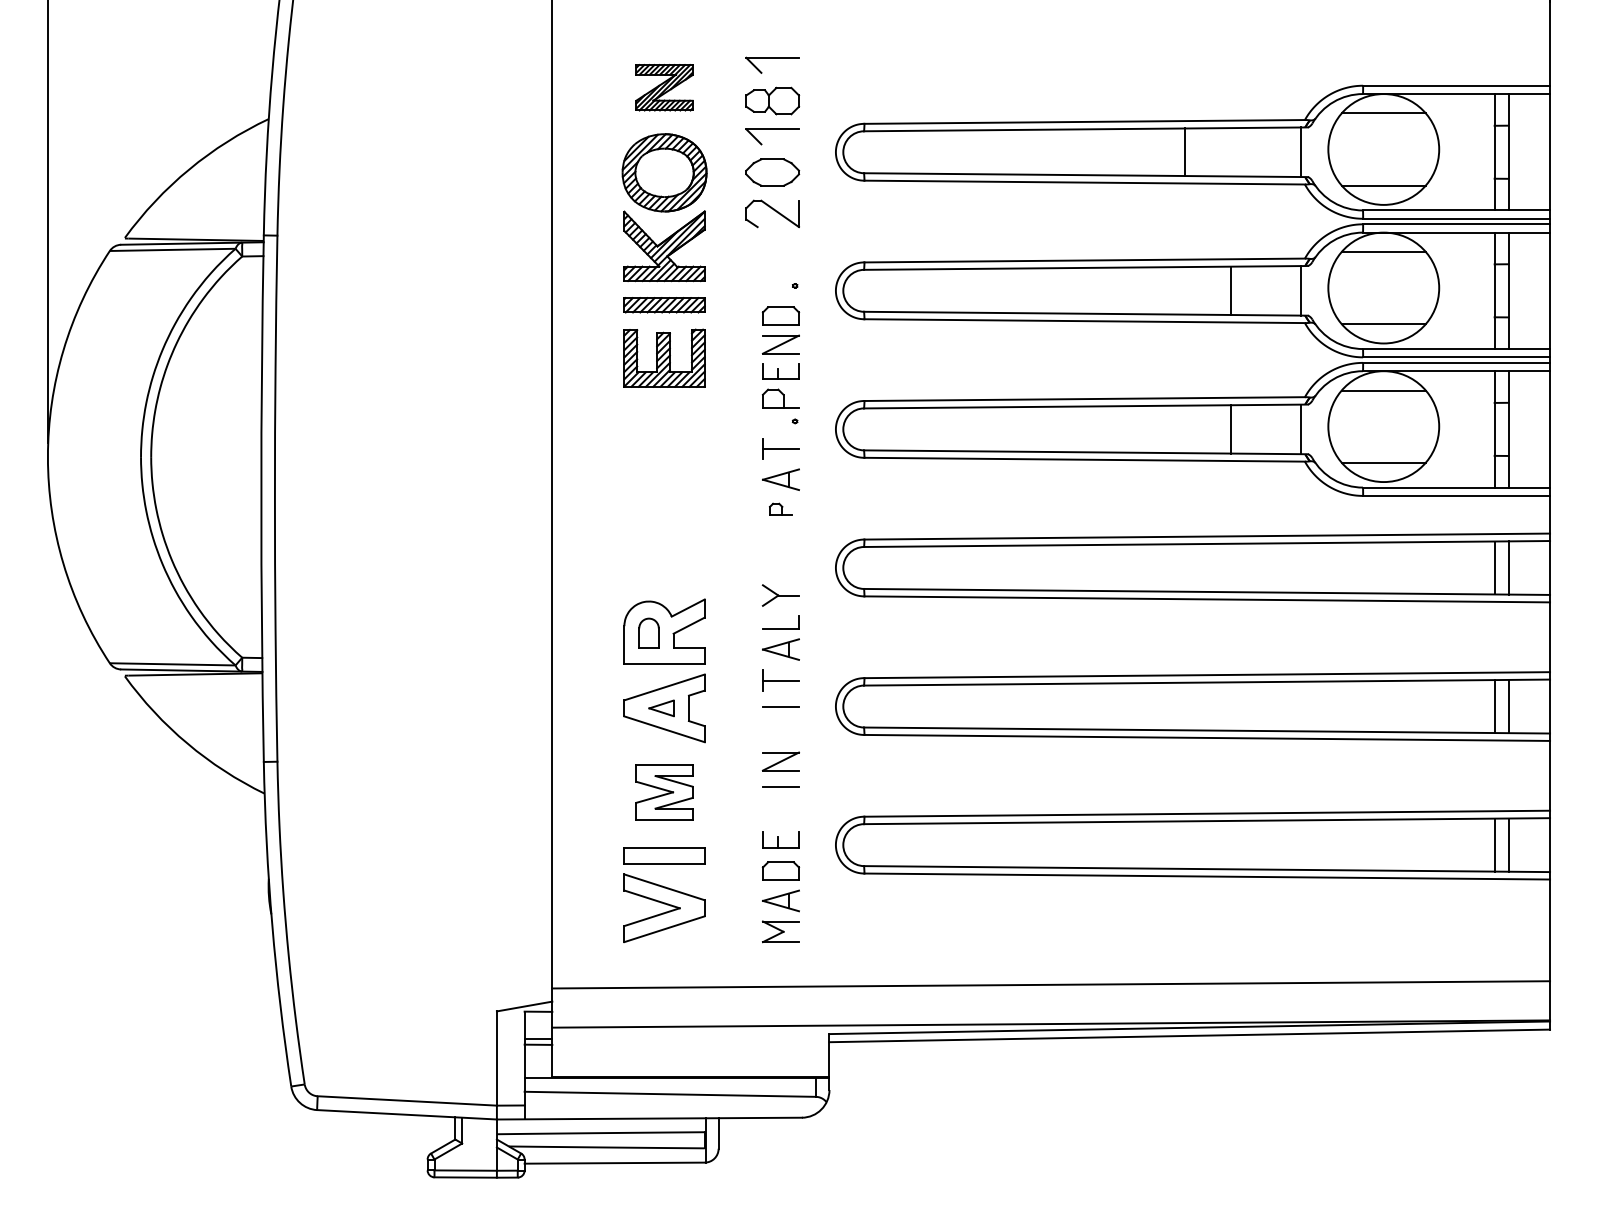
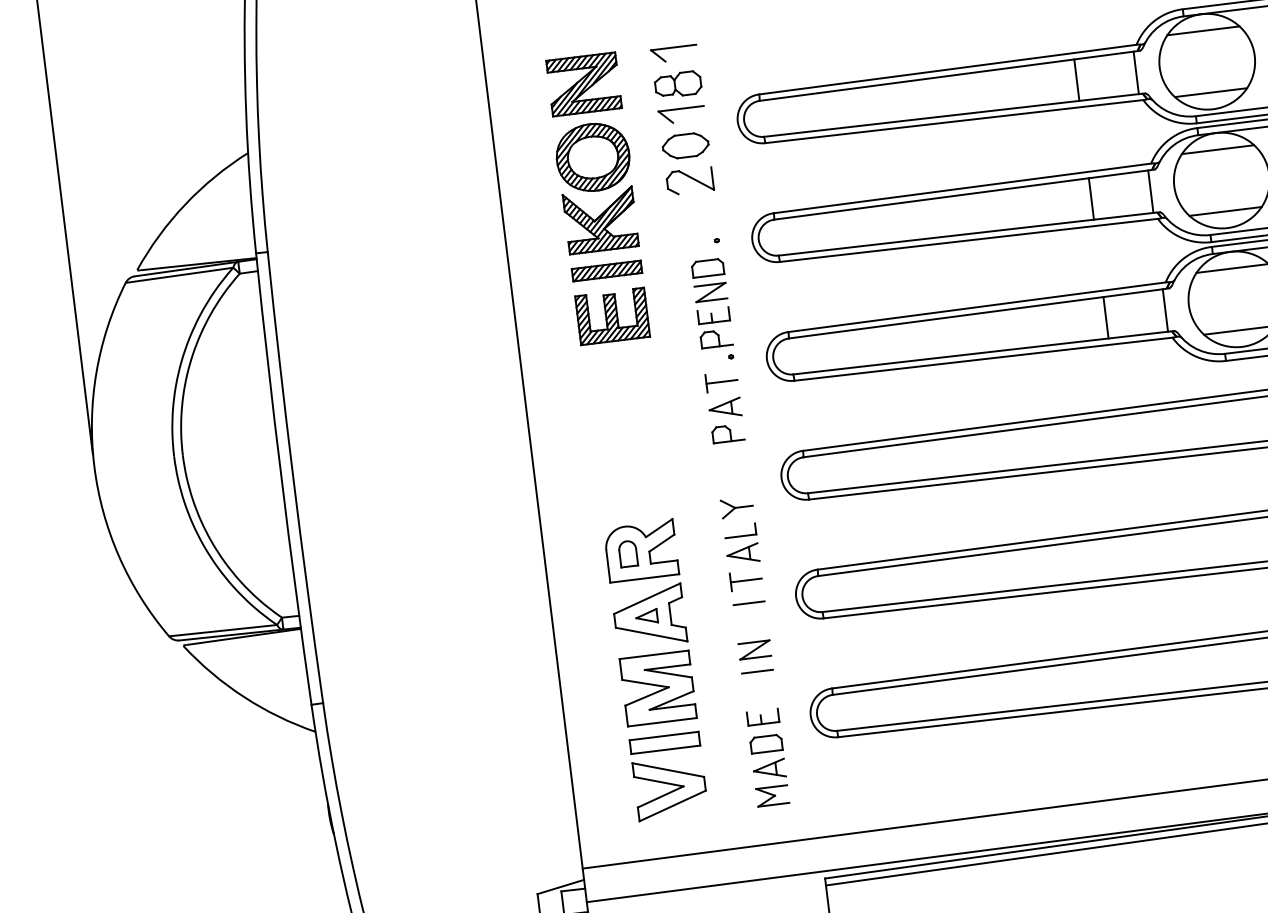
part: (664, 87) -> (584, 84), size x1.43
line: (1185, 152) -> (1076, 80), moved
part: (780, 508) -> (727, 433), size x1.67
part: (664, 792) -> (658, 688), size x1.43

